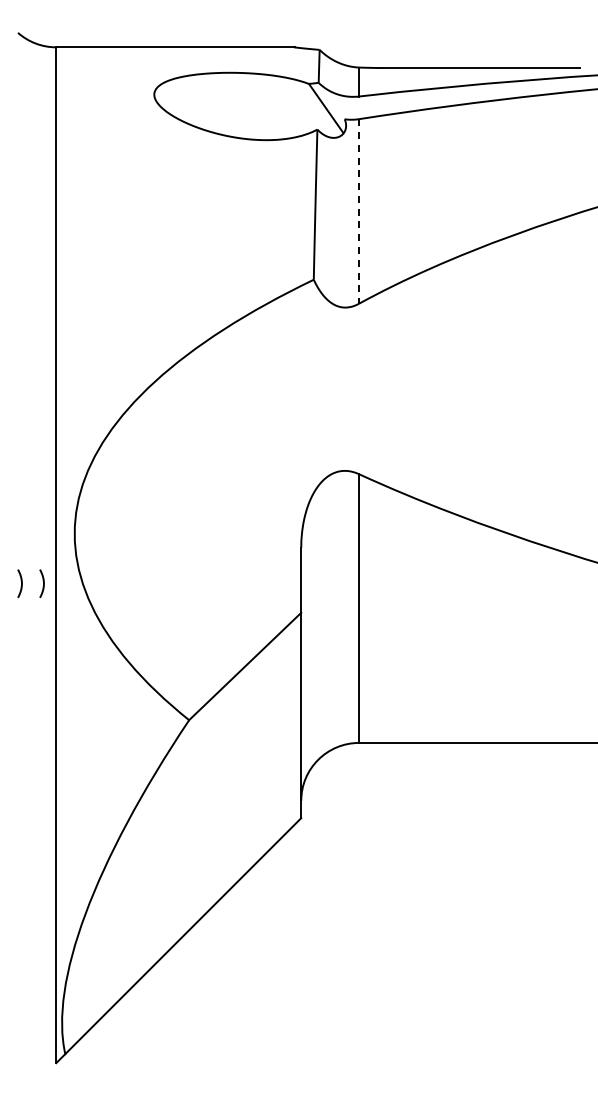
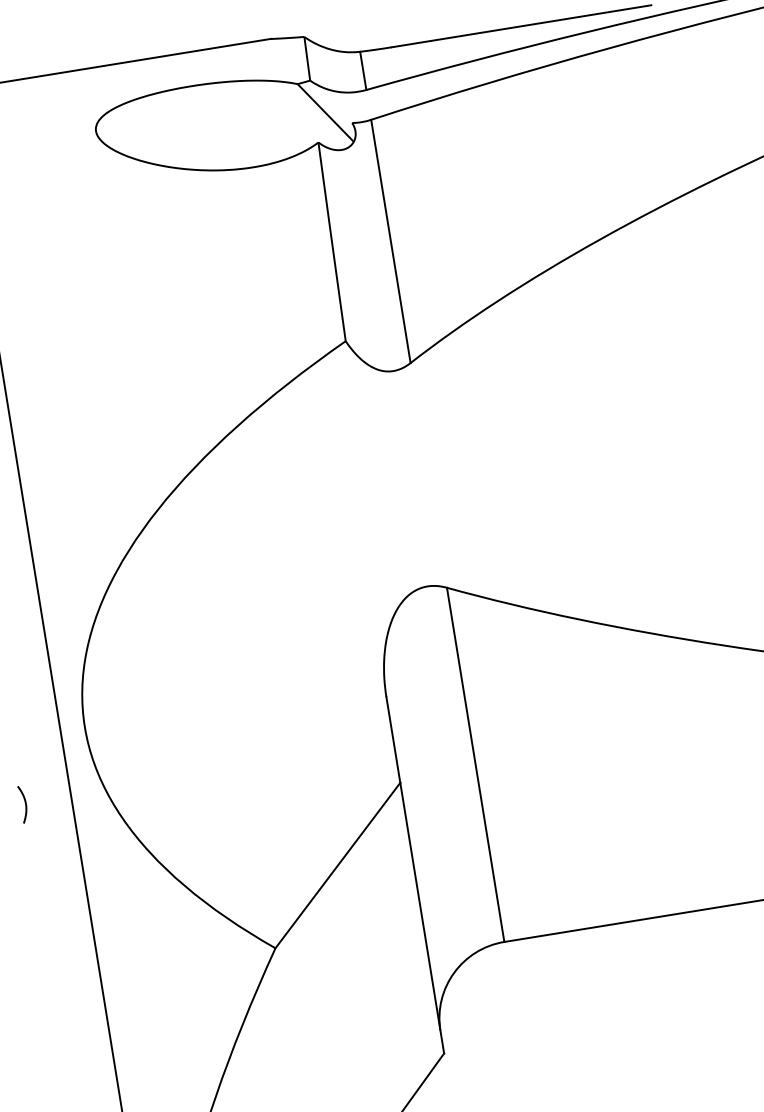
line: (359, 211) -> (391, 241), dashed -> solid
curve: (43, 583) -> (54, 799), removed

